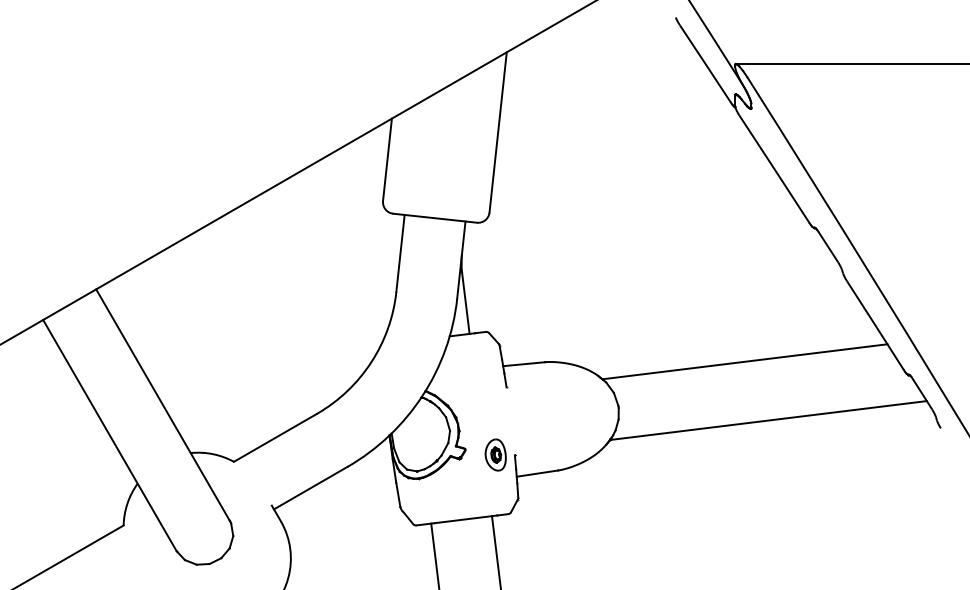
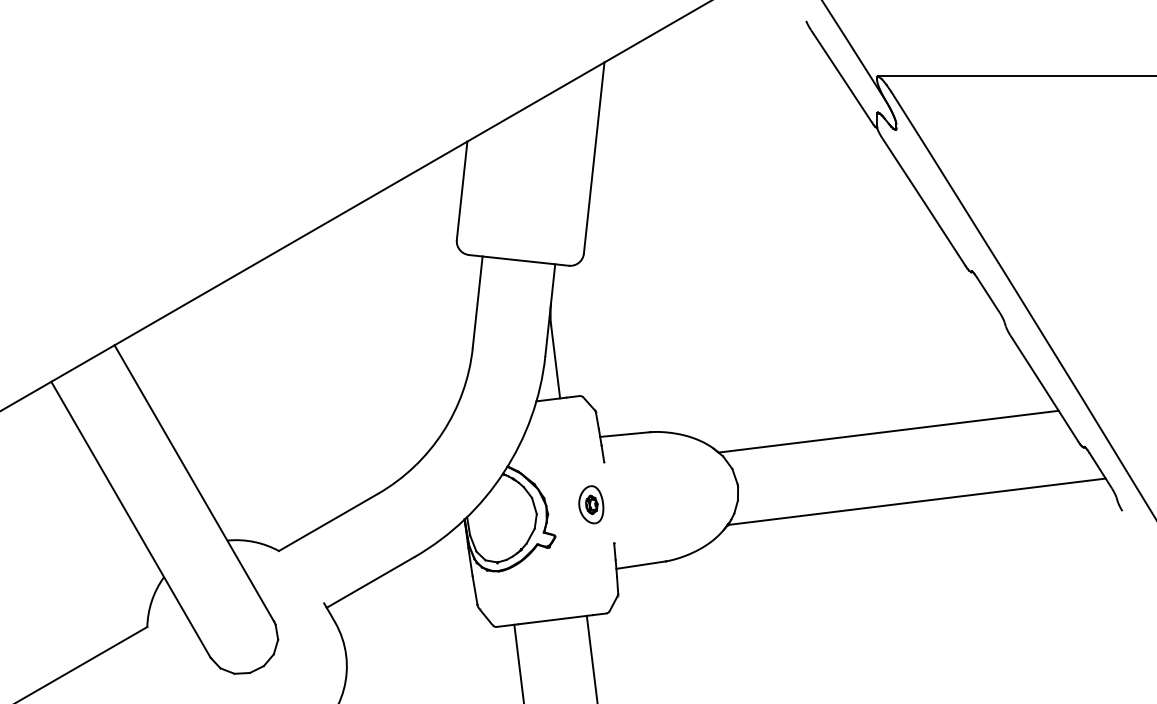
part: (495, 454) -> (591, 504), moved

